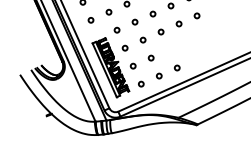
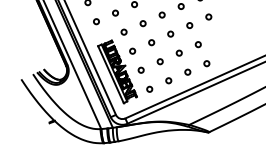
circle: (186, 41) -> (197, 44), added
circle: (168, 49) -> (178, 52), added
circle: (194, 59) -> (206, 63), added

